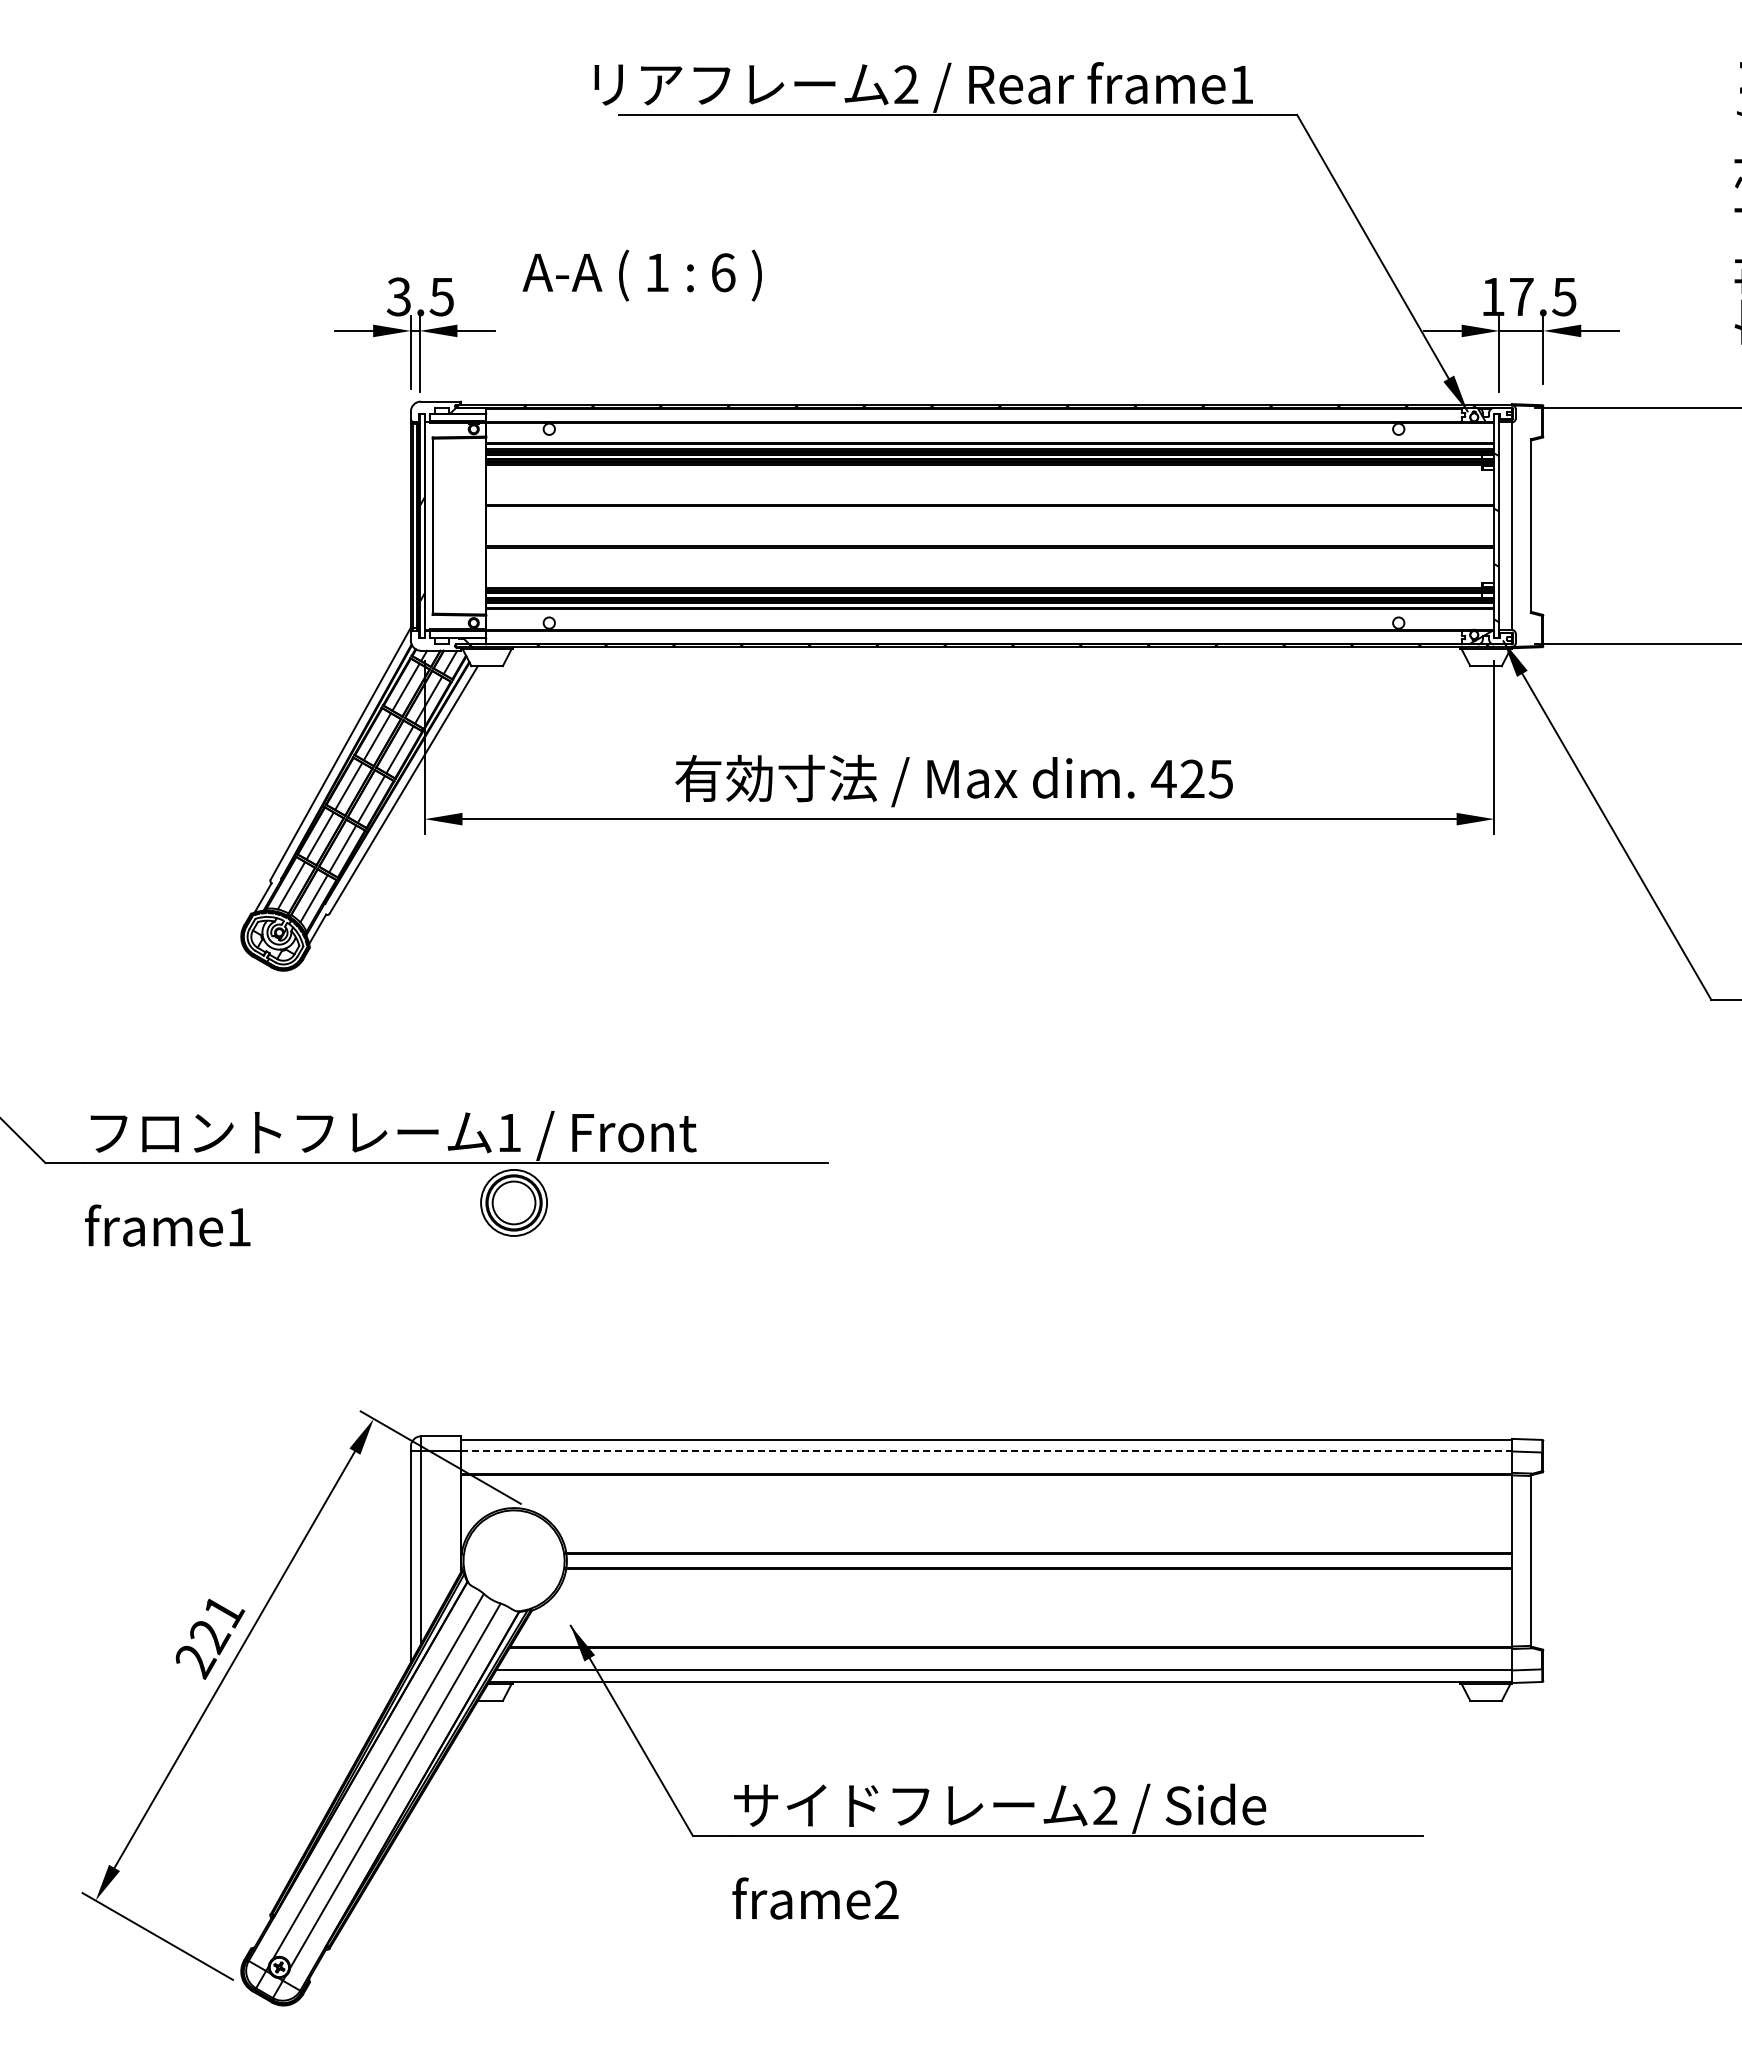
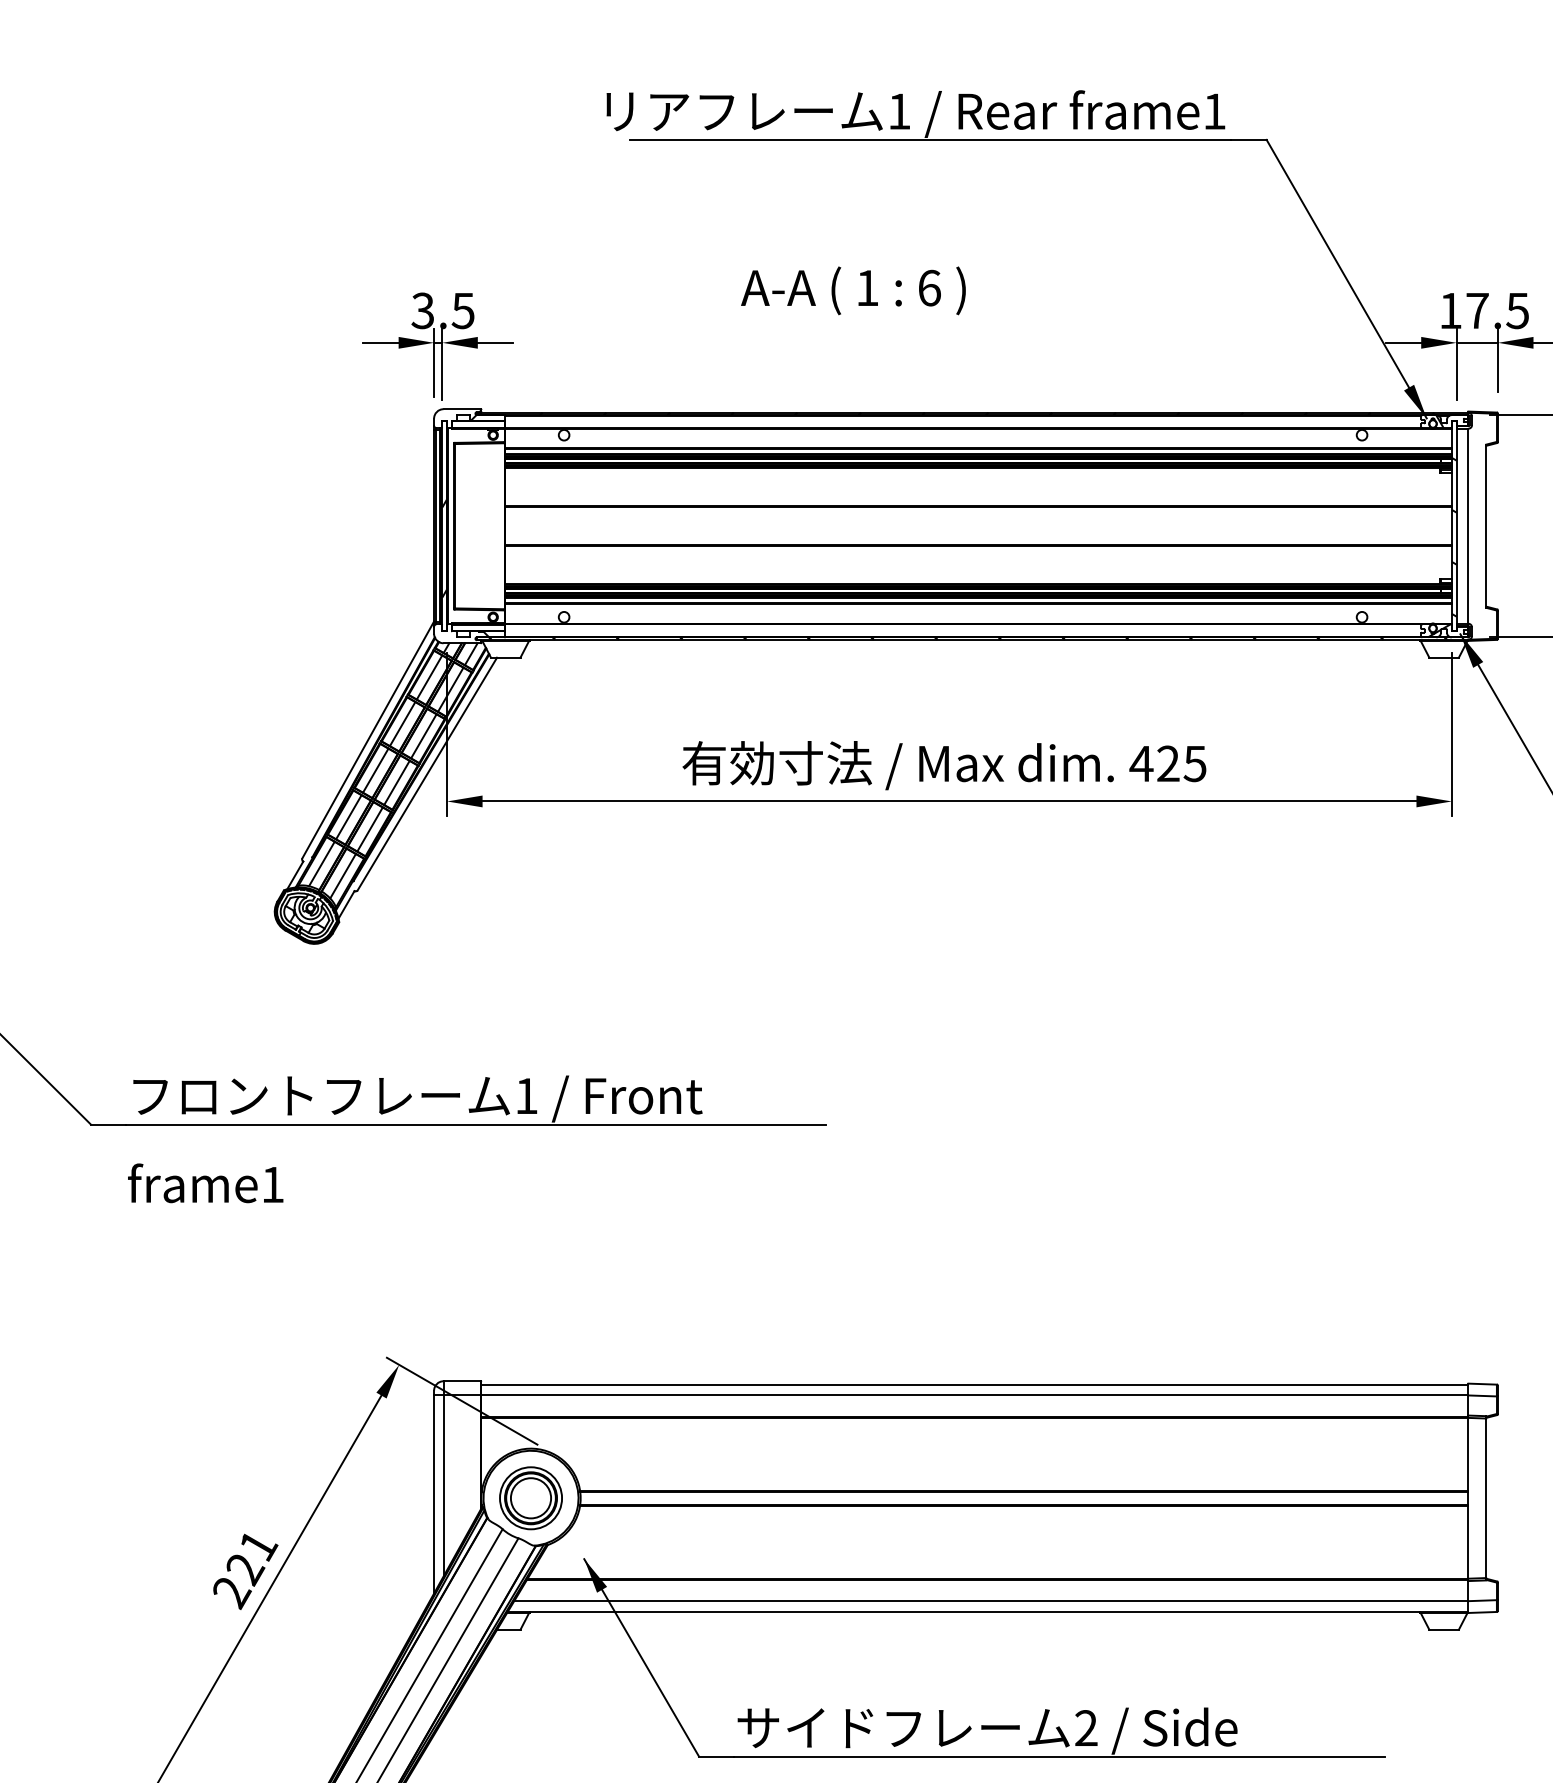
text: (906, 84) -> (899, 111), 2 -> 1
text: (641, 275) -> (852, 290), moved
part: (513, 1202) -> (530, 1497), moved
line: (987, 1451) -> (975, 1395), dashed -> solid

